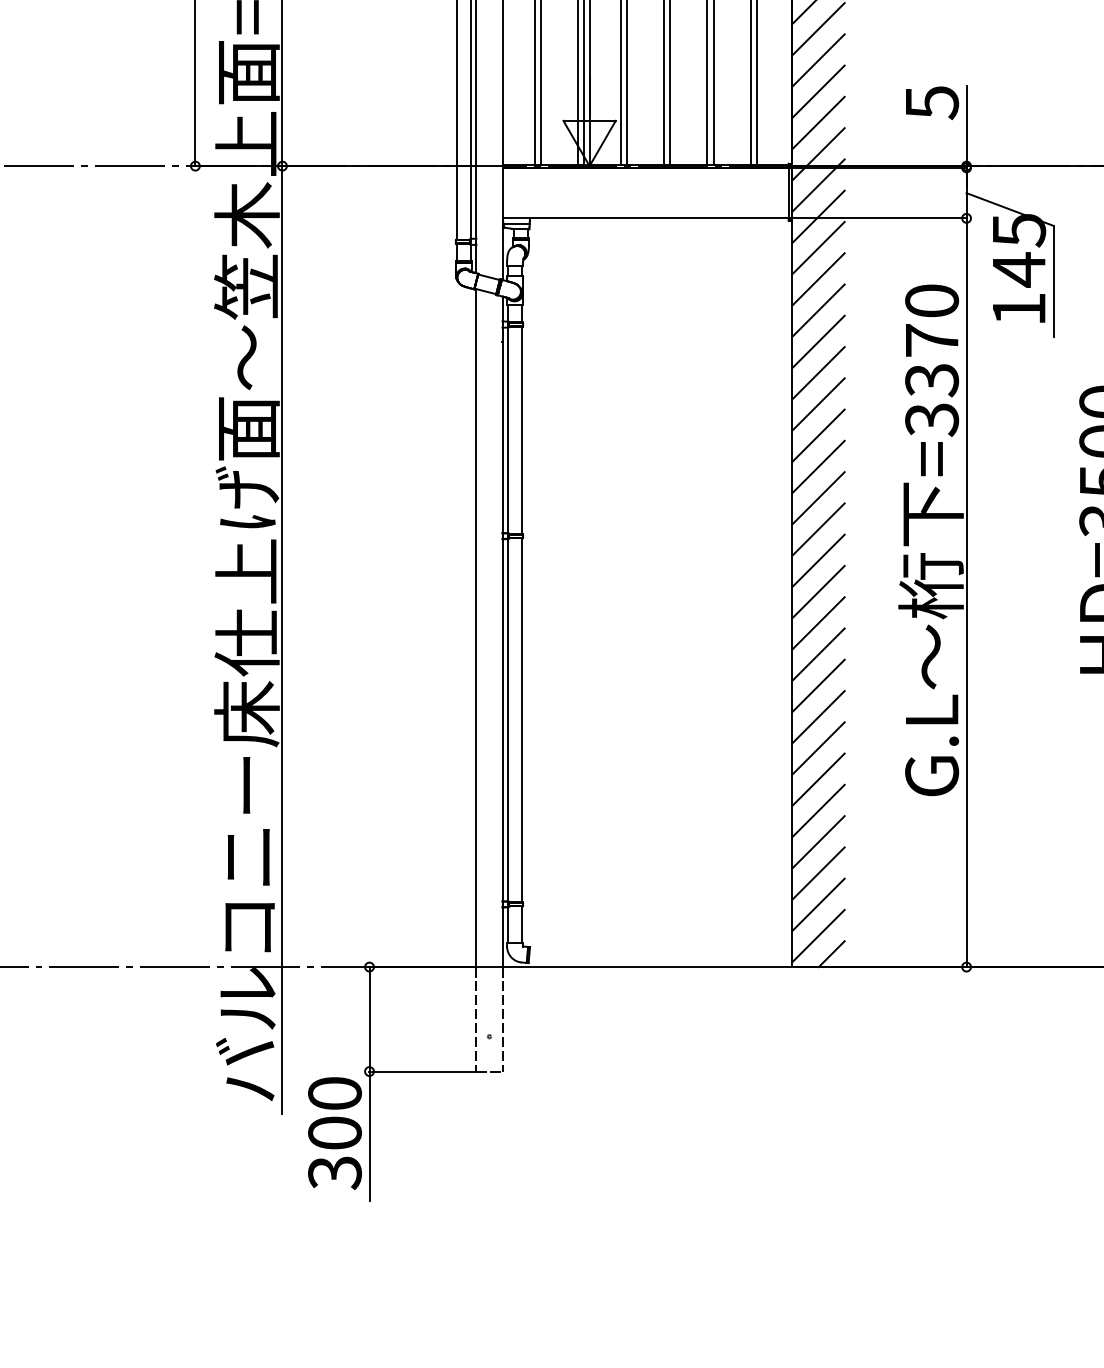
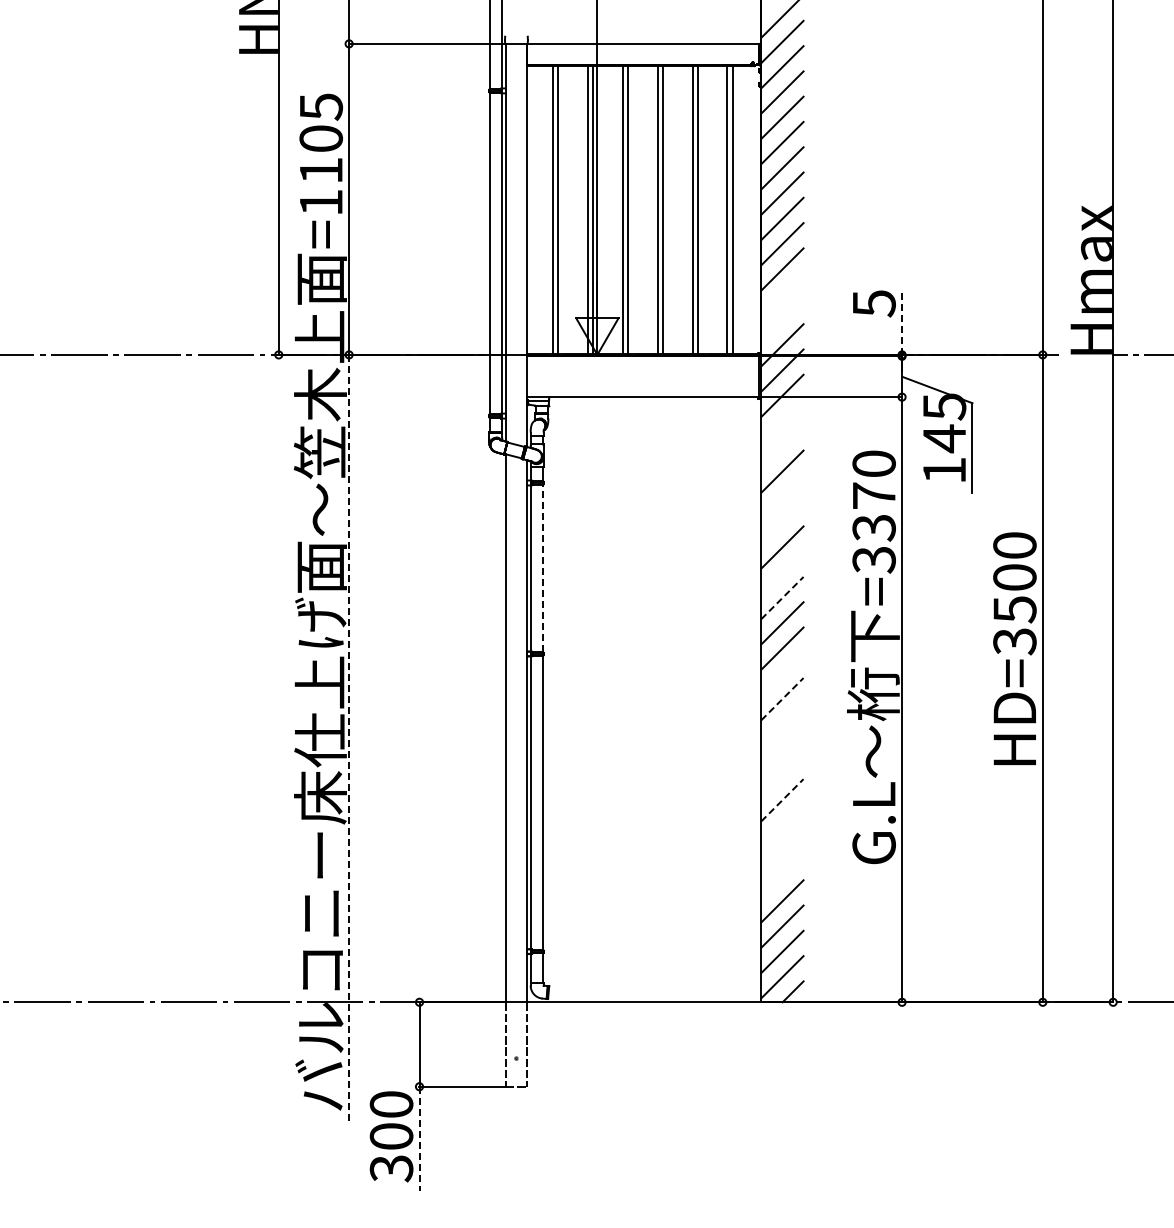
line: (818, 91) -> (782, 294), removed
line: (818, 122) -> (782, 319), removed
line: (967, 126) -> (902, 322), solid -> dashed
line: (818, 248) -> (782, 421), removed
line: (818, 279) -> (782, 446), removed
line: (818, 341) -> (782, 496), removed
line: (818, 373) -> (782, 522), removed
line: (522, 430) -> (543, 568), solid -> dashed
line: (818, 435) -> (782, 572), removed
line: (818, 467) -> (782, 598), solid -> dashed
line: (818, 560) -> (782, 673), removed
line: (818, 592) -> (782, 699), solid -> dashed
line: (818, 623) -> (782, 724), removed
line: (282, 640) -> (349, 738), solid -> dashed
line: (818, 654) -> (782, 749), removed
line: (818, 685) -> (782, 774), removed
line: (818, 717) -> (782, 800), solid -> dashed
line: (818, 748) -> (782, 825), removed
line: (818, 779) -> (782, 850), removed
line: (818, 811) -> (782, 876), removed
line: (369, 1136) -> (419, 1139), solid -> dashed

